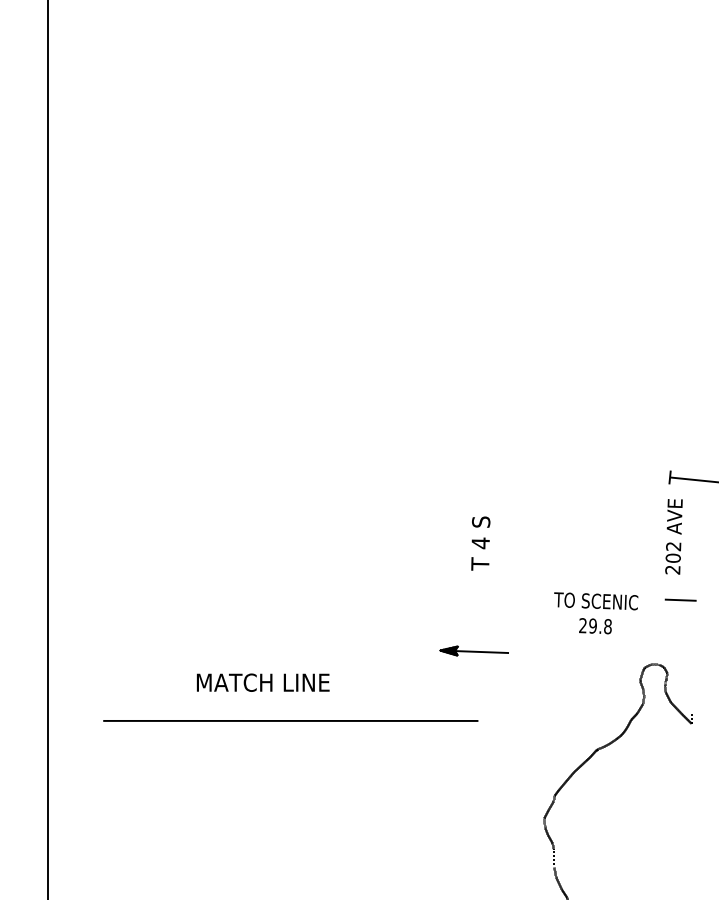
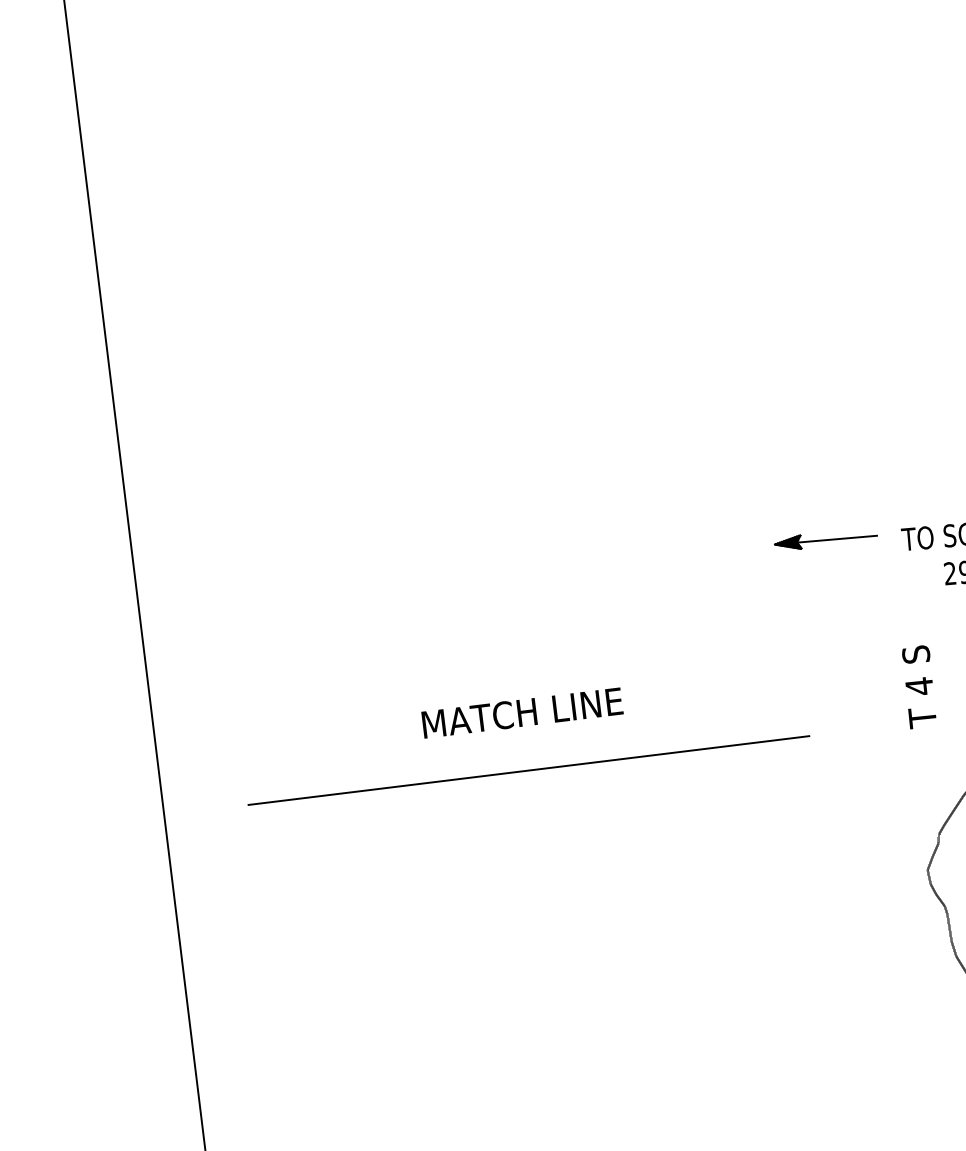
text: (480, 543) -> (919, 686), moved
part: (473, 650) -> (824, 538), moved
text: (263, 682) -> (522, 712), moved

